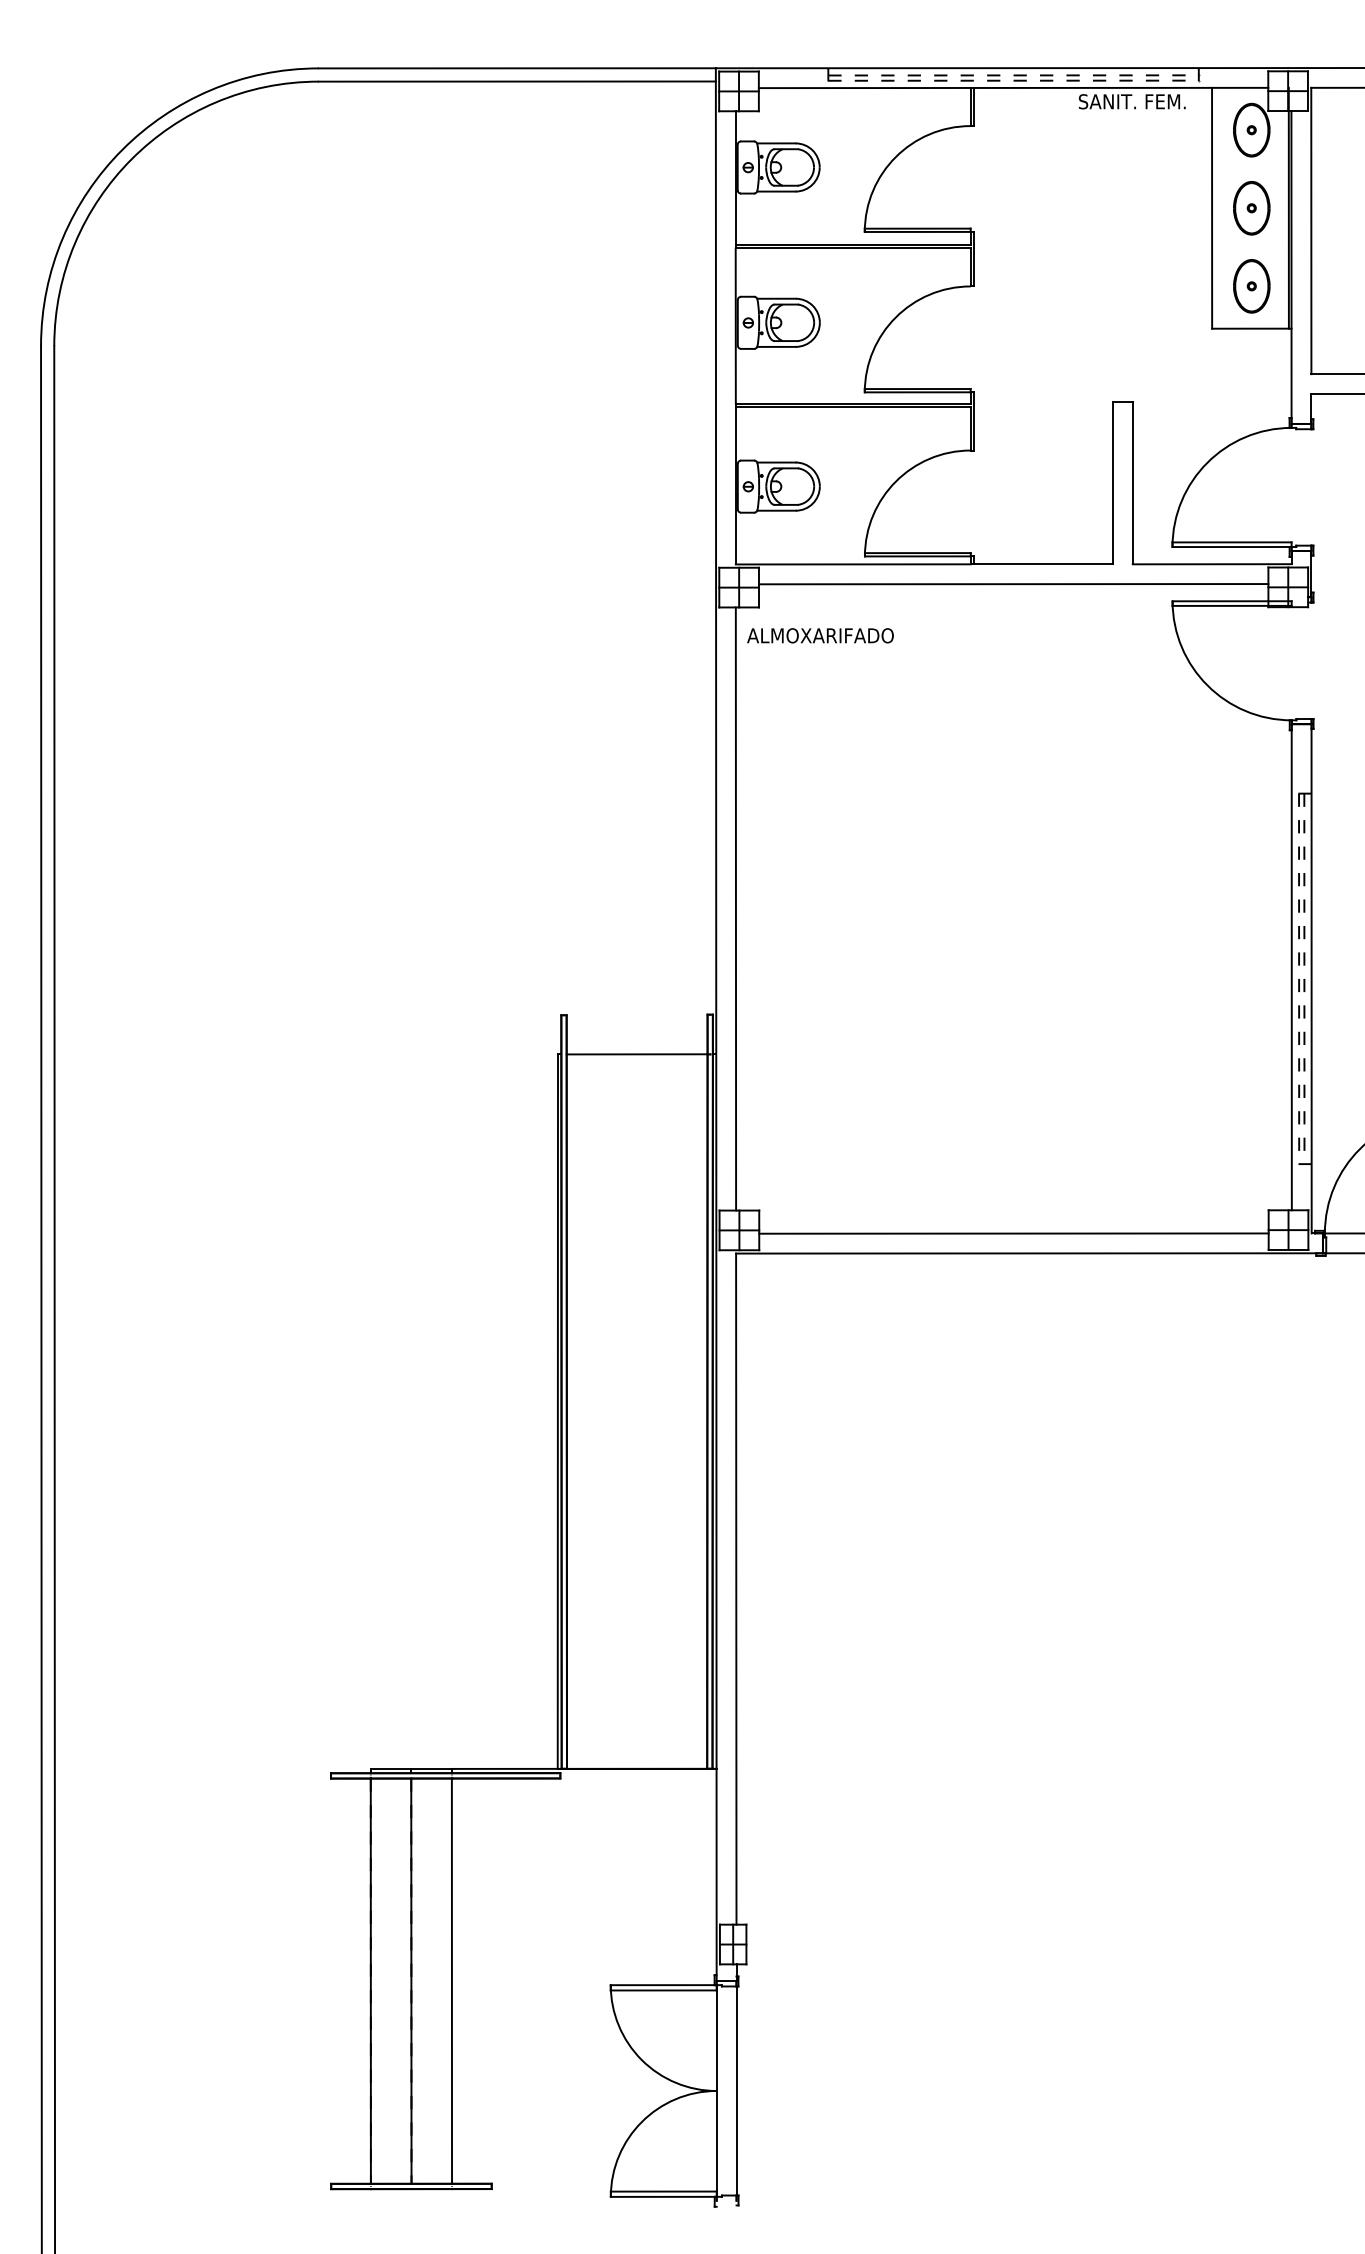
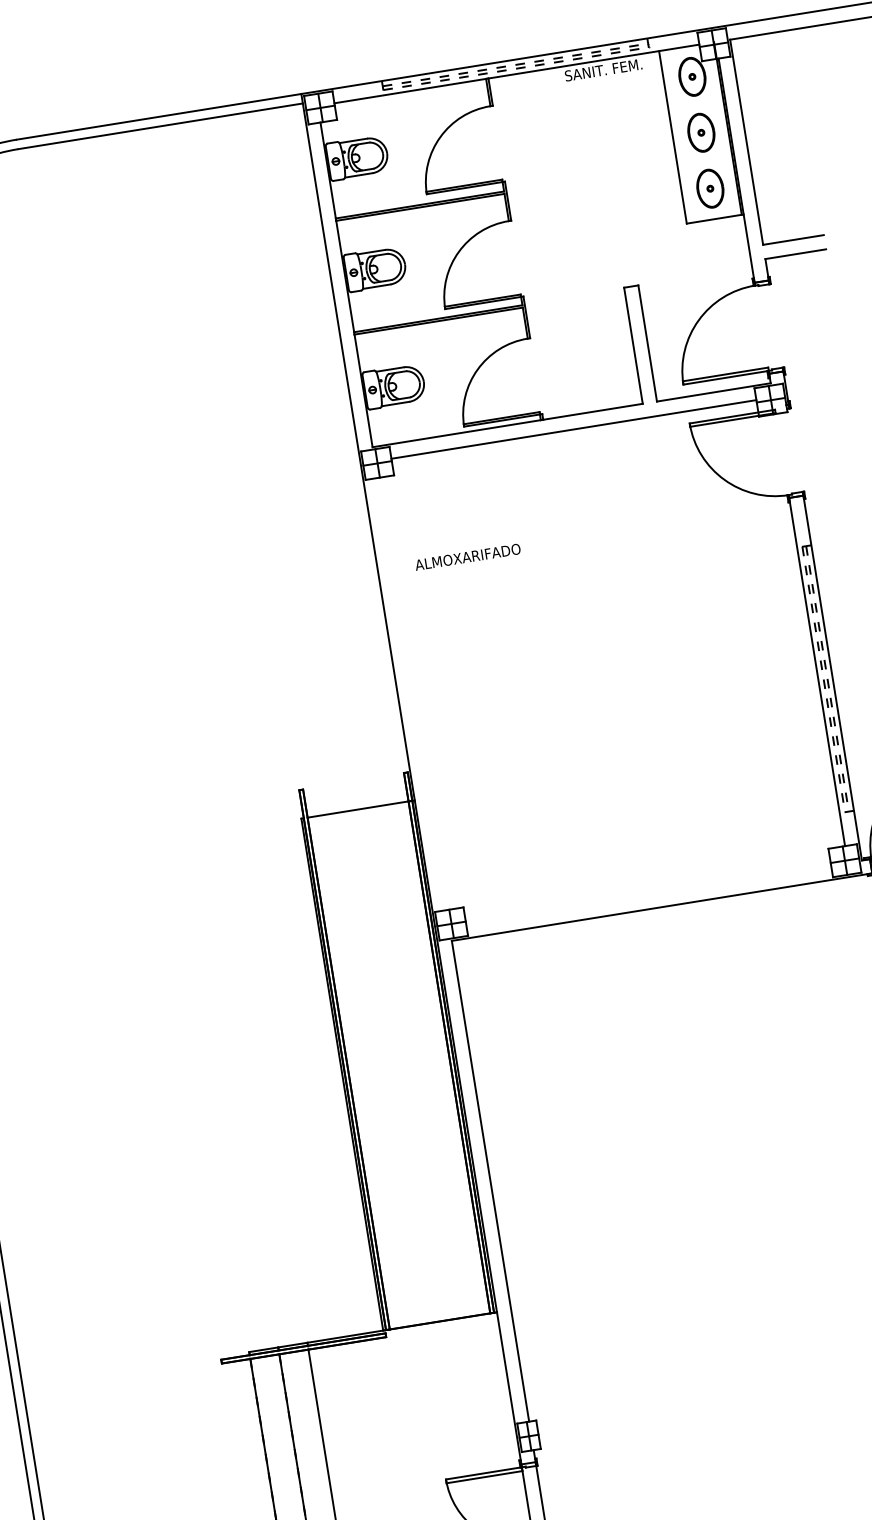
text: (820, 635) -> (467, 556), moved
line: (735, 908) -> (411, 693), removed
line: (1013, 1233) -> (648, 894), removed

